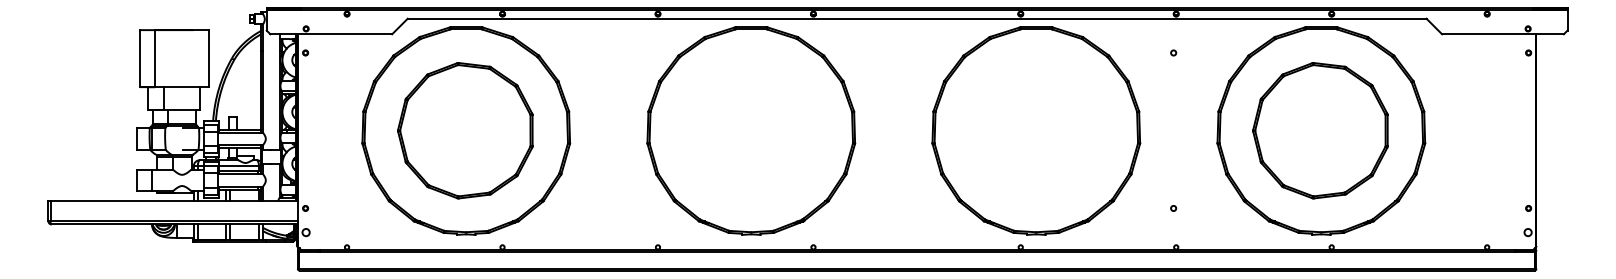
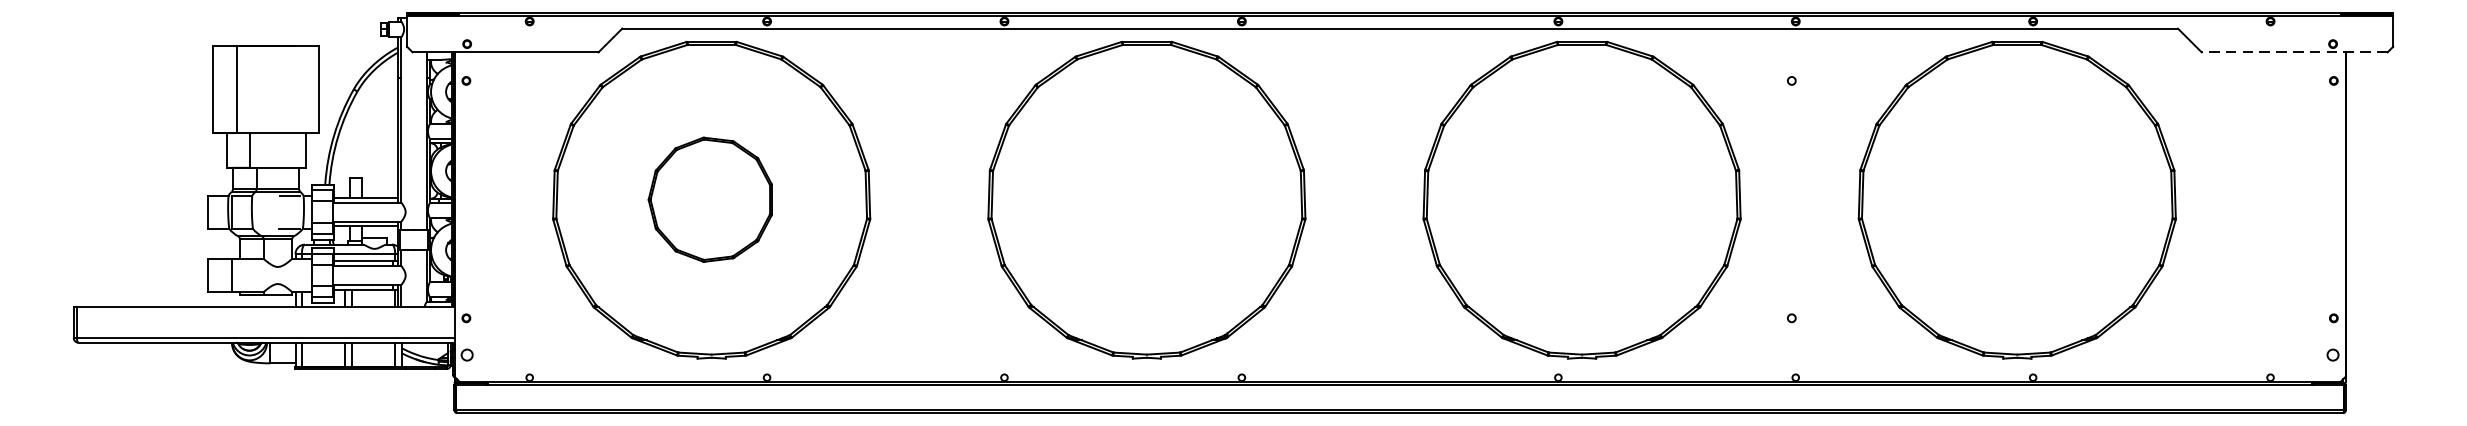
line: (1502, 34) -> (2293, 52), solid -> dashed
part: (465, 130) -> (710, 199), size x0.6
part: (1320, 130) -> (2016, 199), removed

